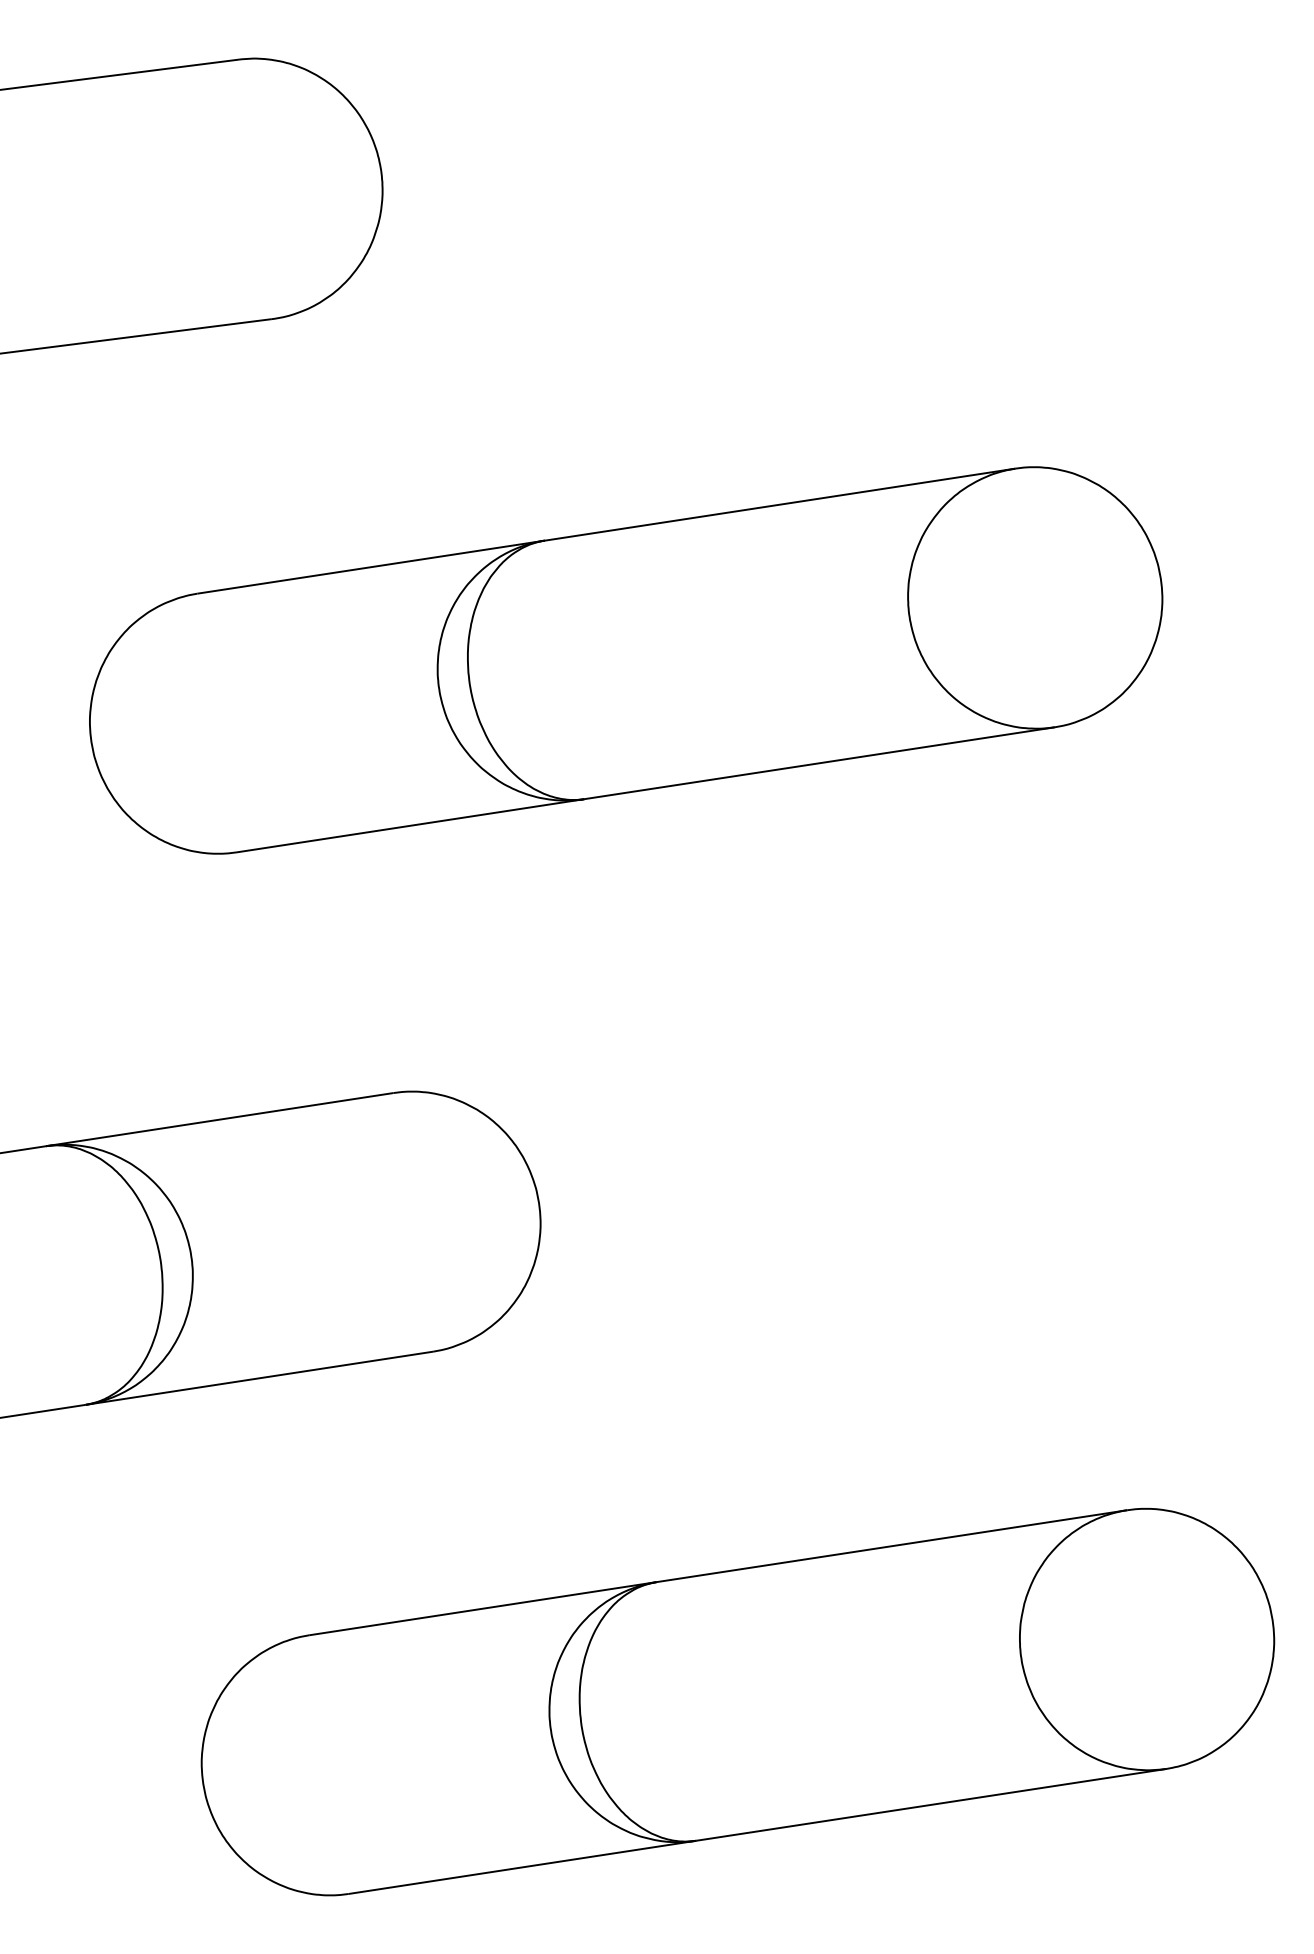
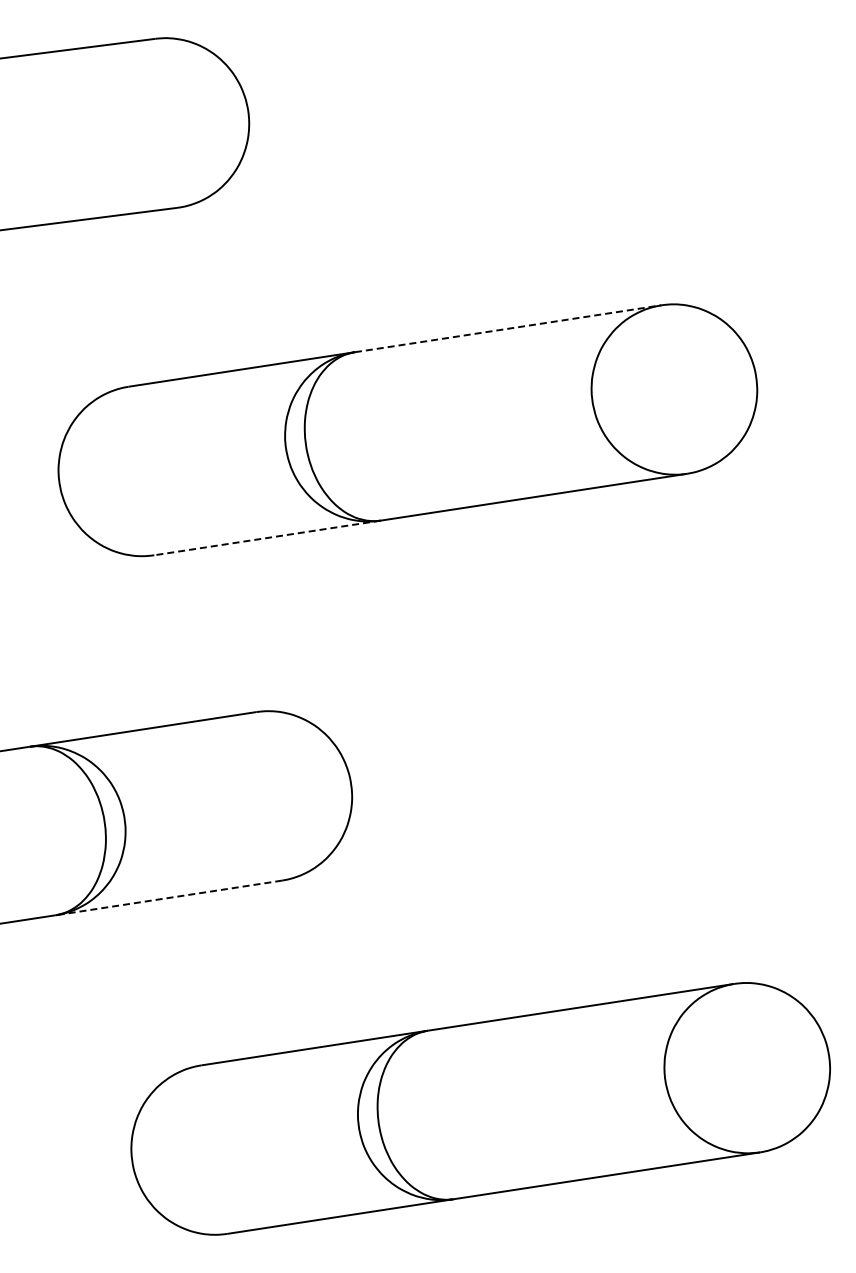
line: (780, 504) -> (508, 328), solid -> dashed
line: (410, 825) -> (267, 537), solid -> dashed
line: (258, 1377) -> (168, 897), solid -> dashed

